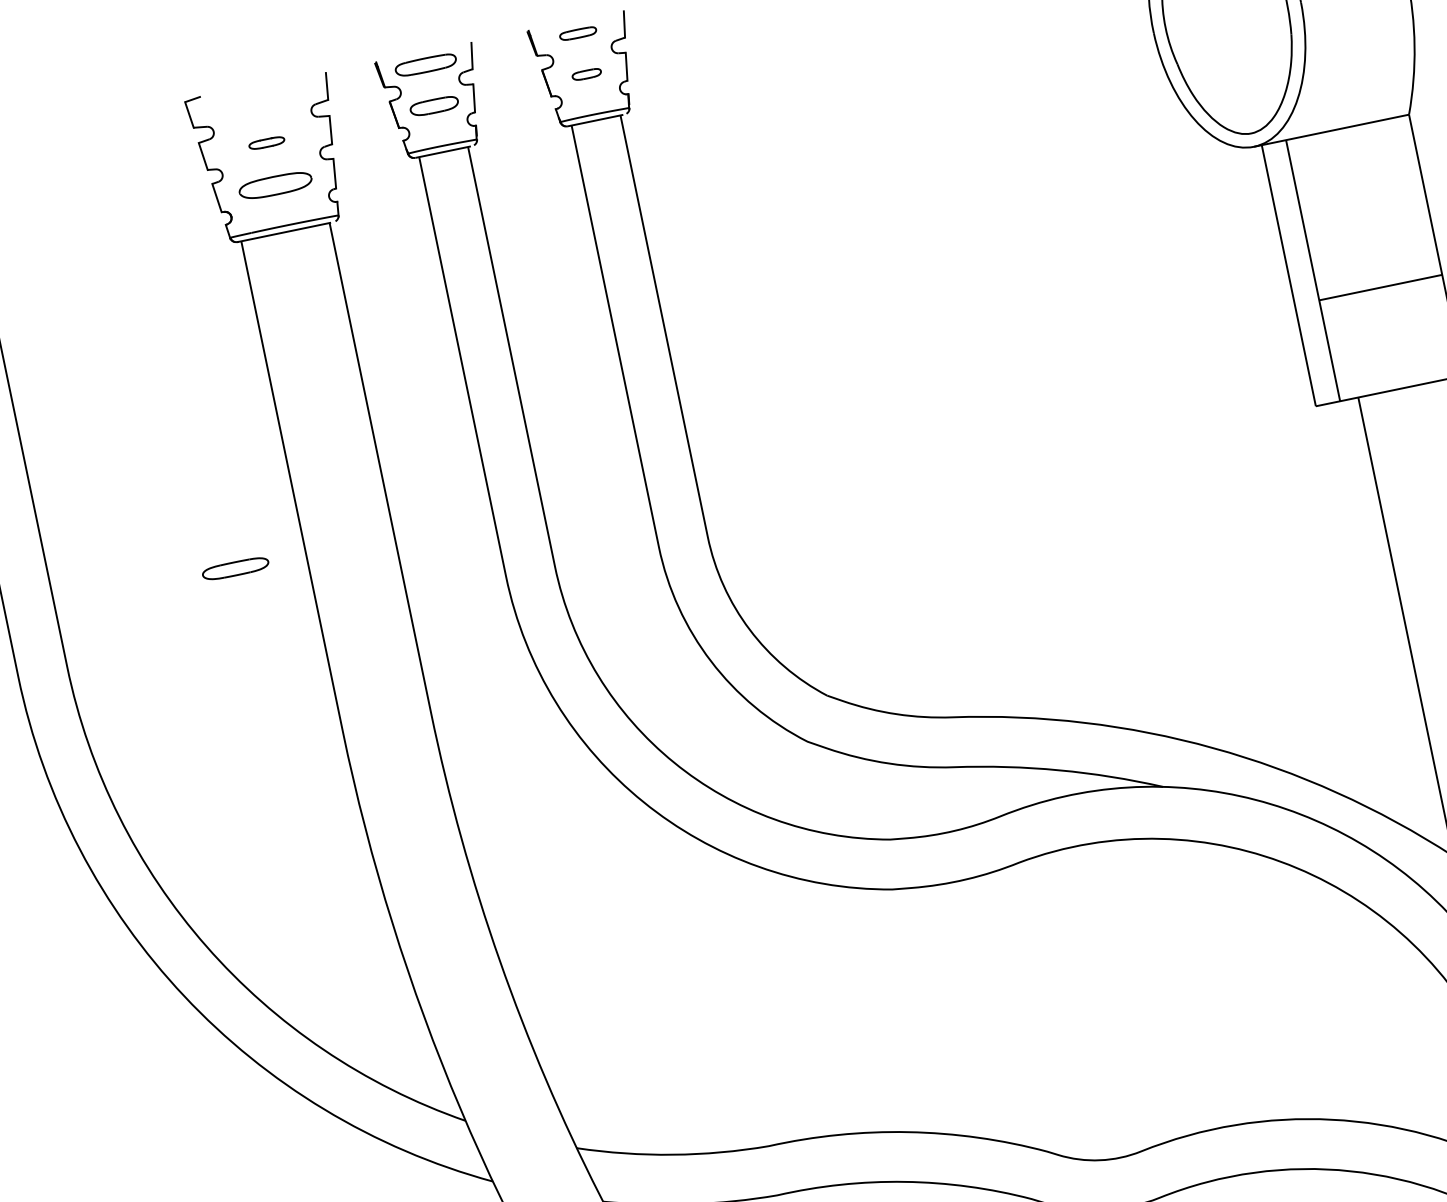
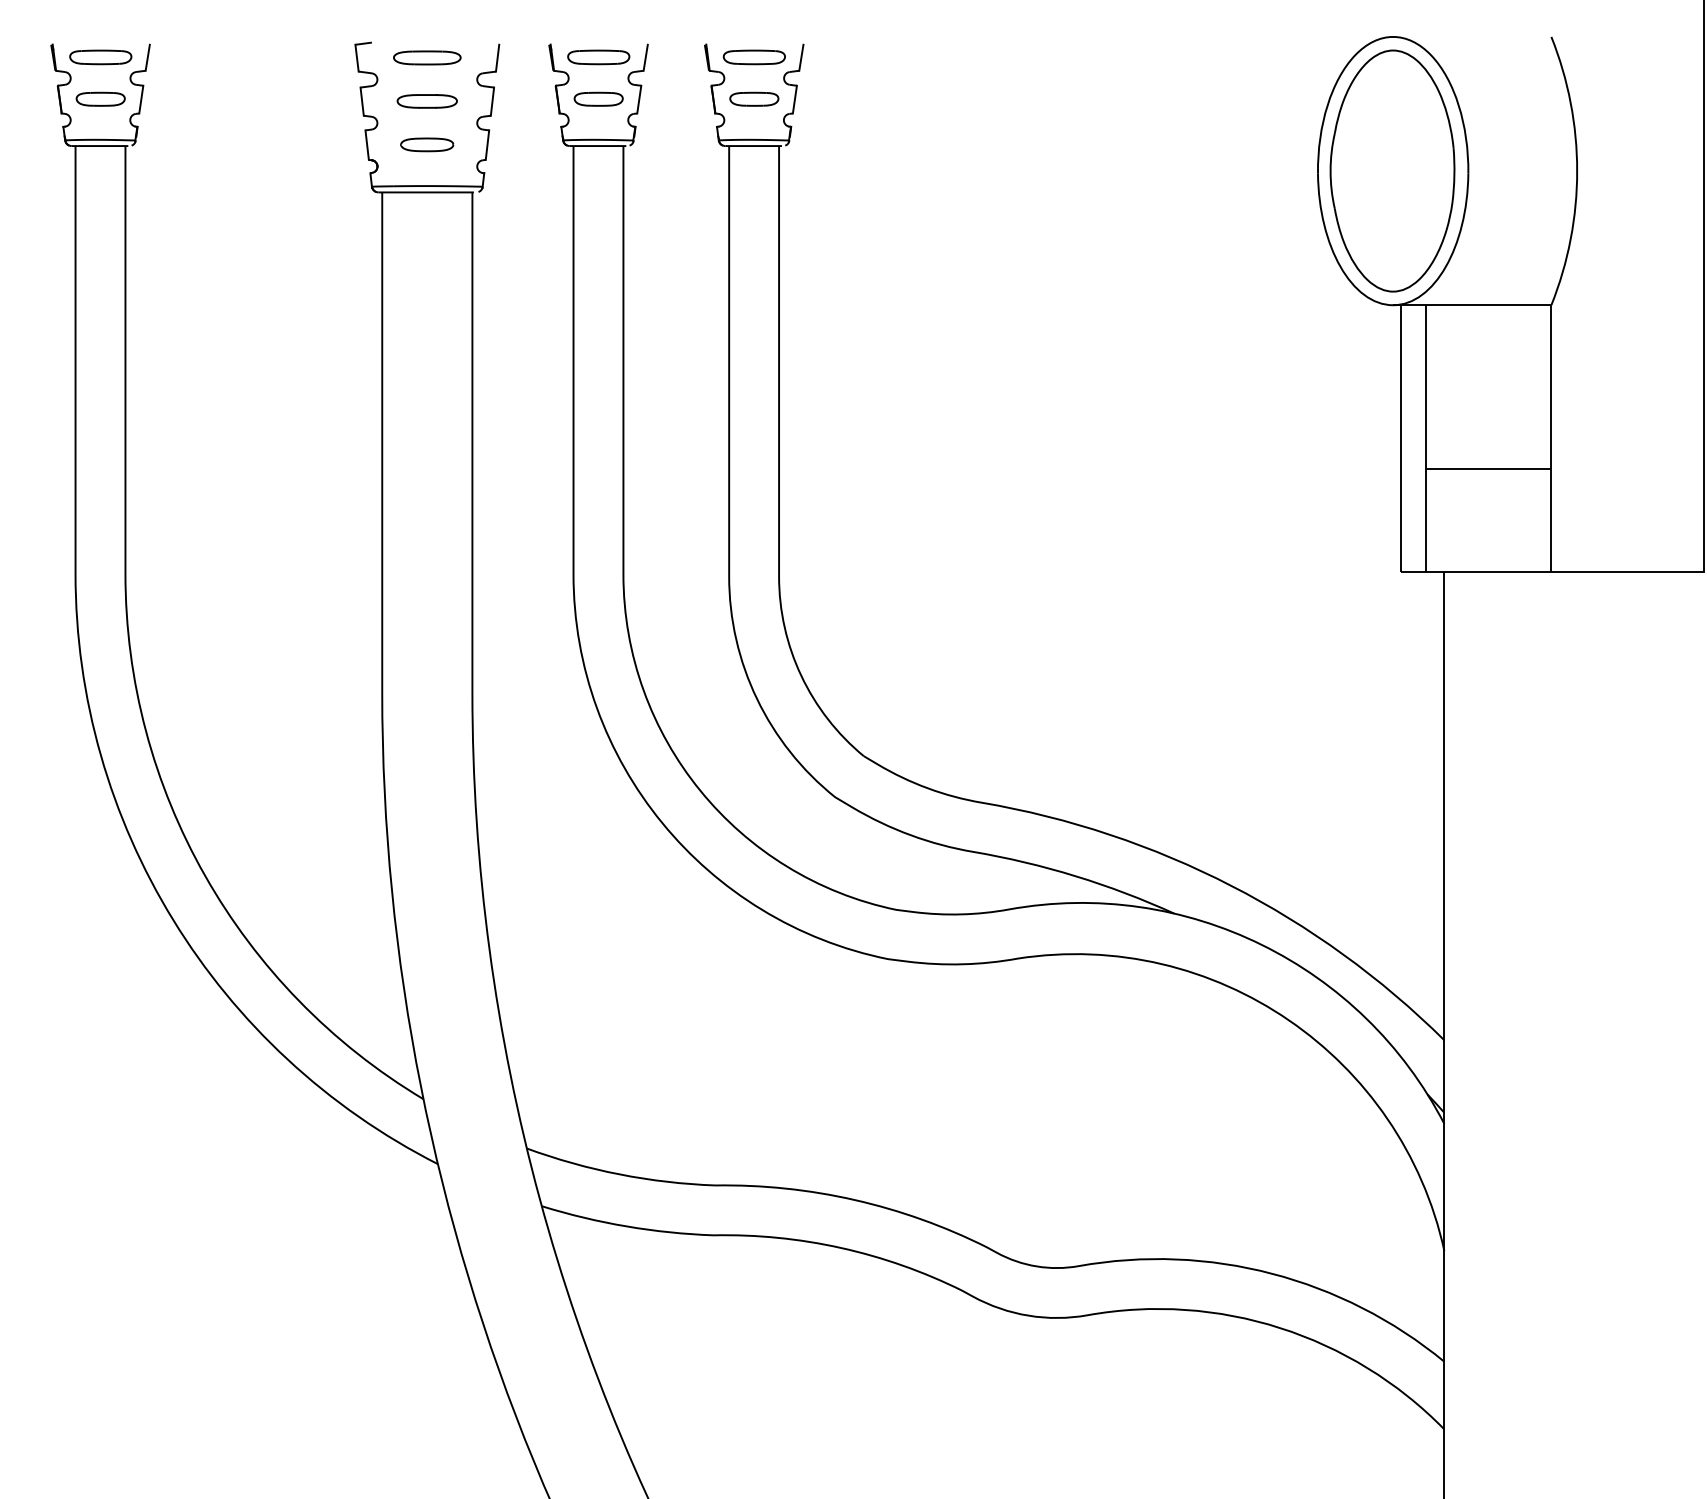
part: (577, 33) -> (753, 57), size x1.67
part: (586, 73) -> (754, 98), size x1.67
part: (266, 143) -> (426, 101), size x1.67
part: (275, 185) -> (427, 144), size x0.71
part: (235, 568) -> (427, 57), moved

